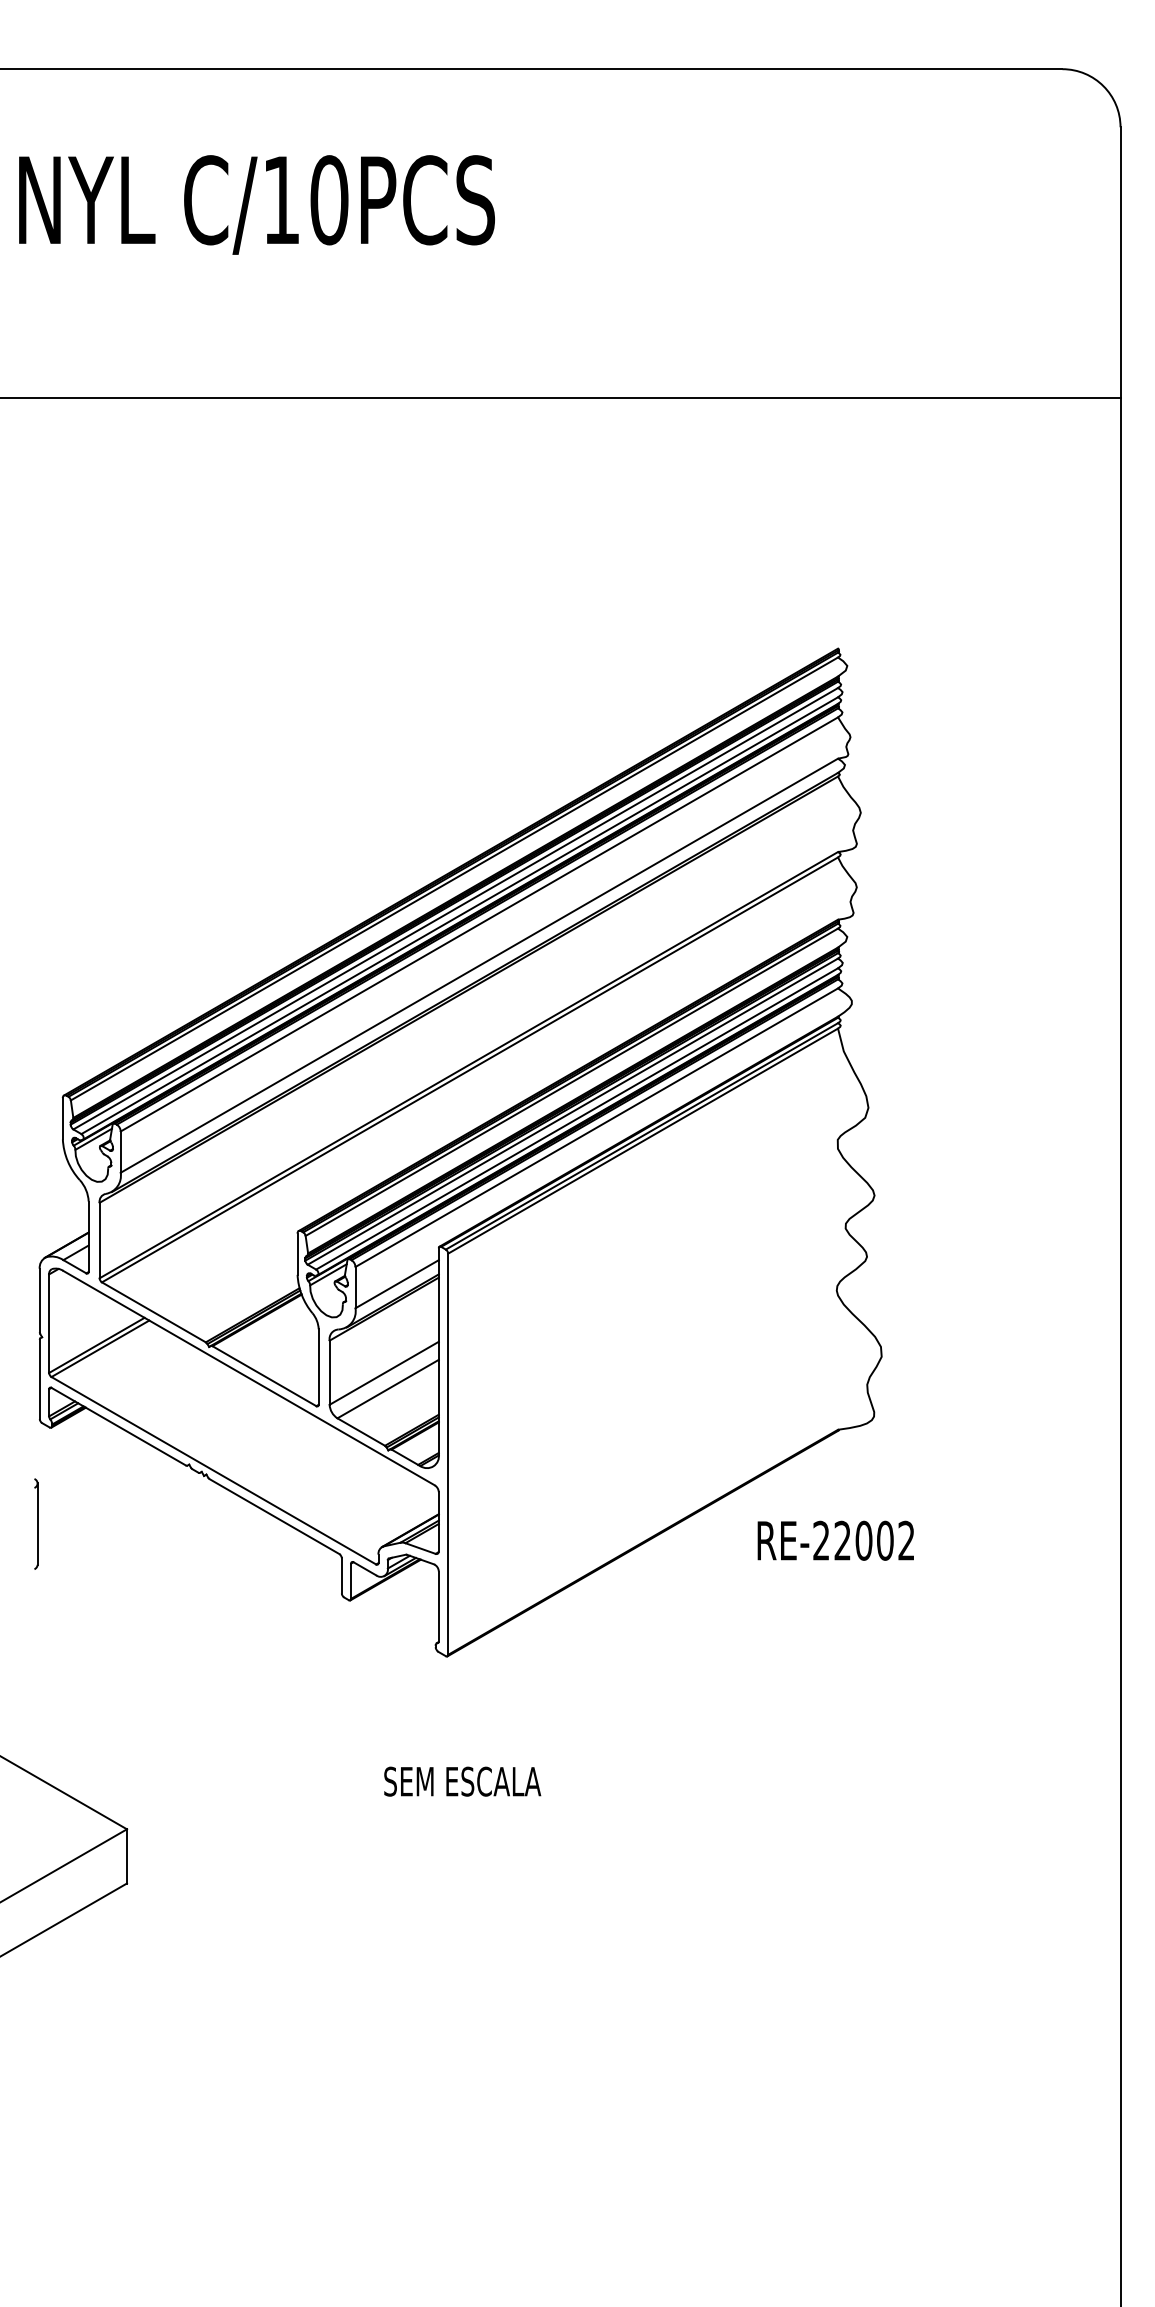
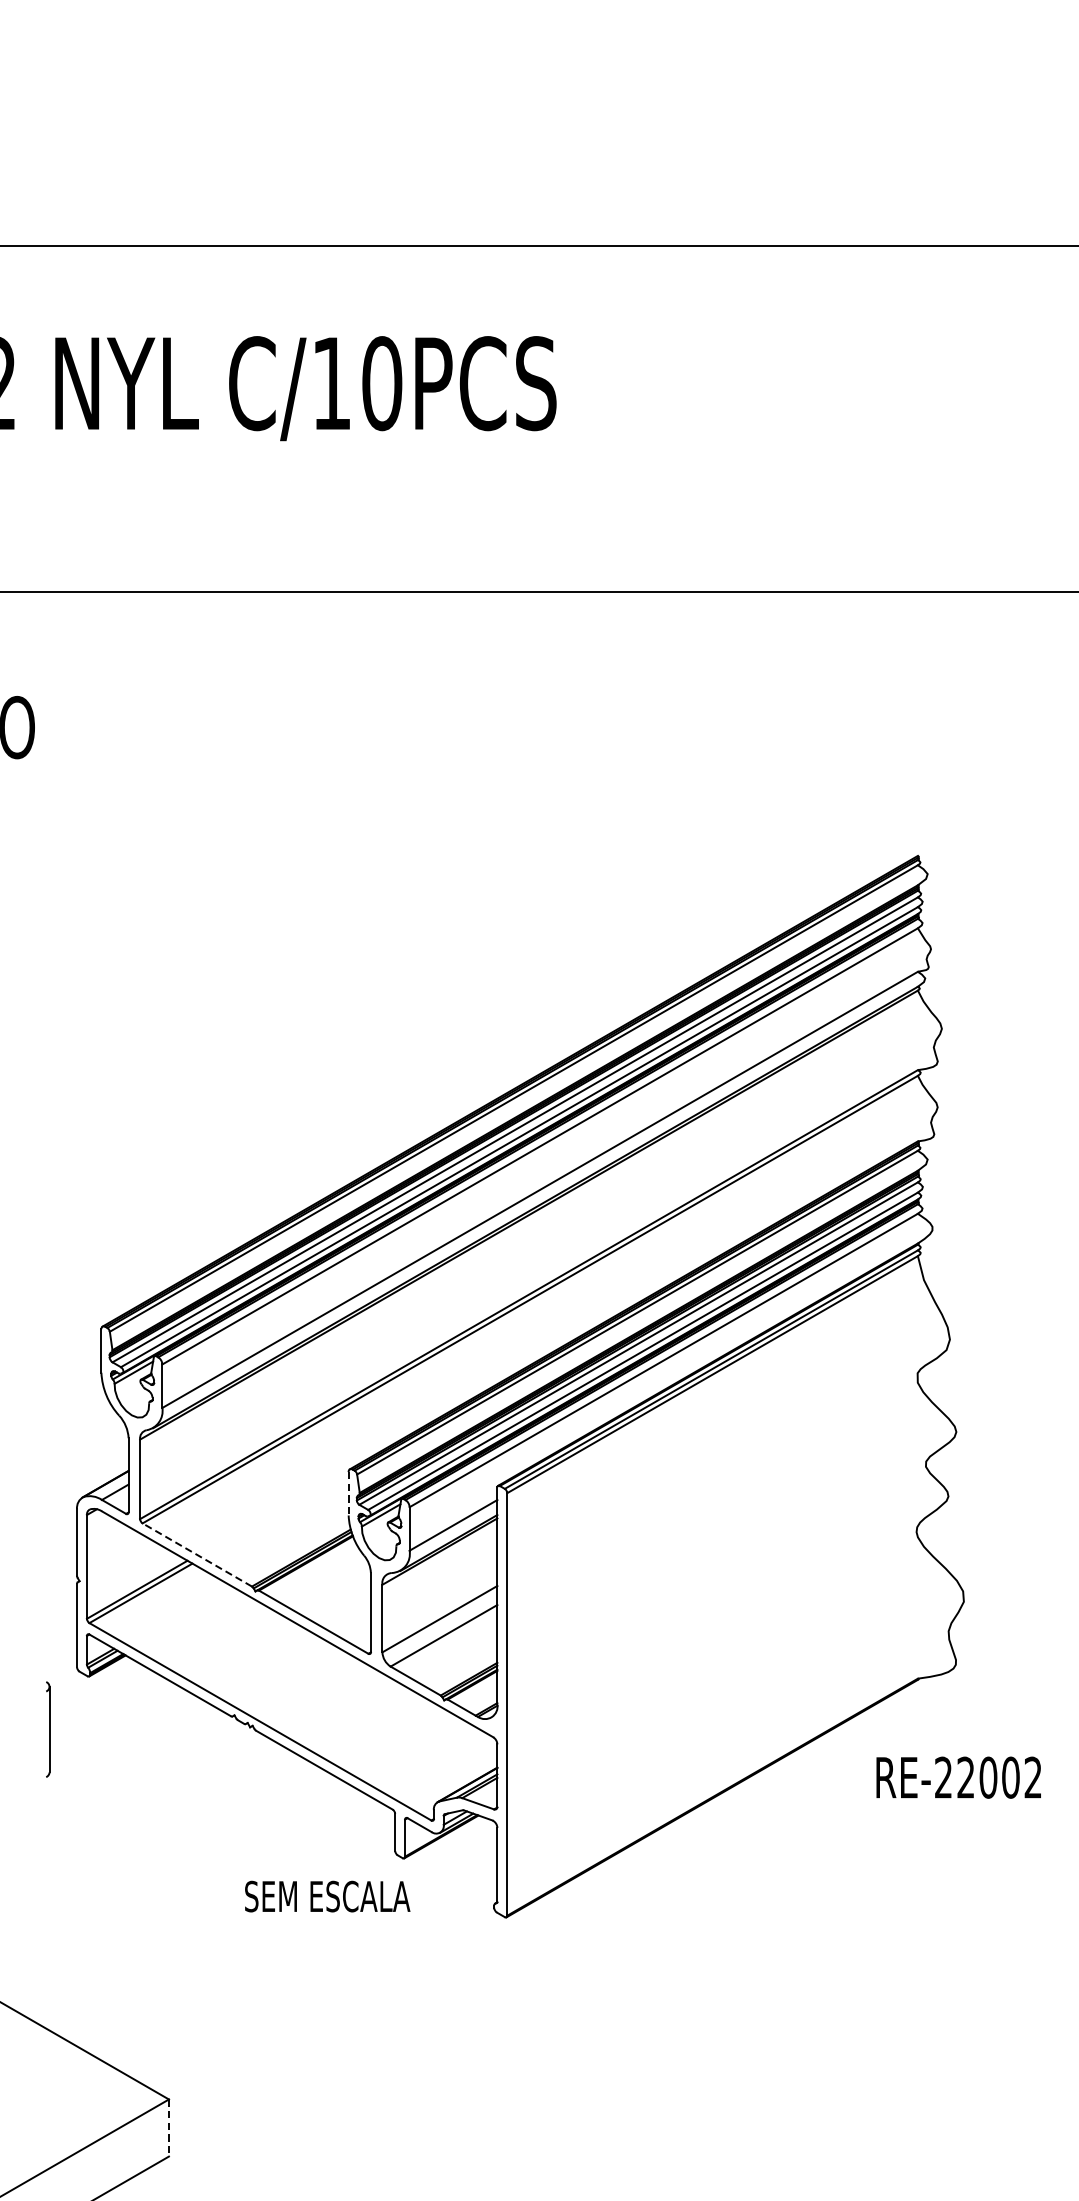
line: (297, 1254) -> (348, 1494), solid -> dashed
line: (153, 1312) -> (196, 1555), solid -> dashed
part: (36, 1523) -> (48, 1728), moved
text: (835, 1540) -> (958, 1777), moved
text: (462, 1781) -> (327, 1896), moved
line: (127, 1856) -> (169, 2128), solid -> dashed

